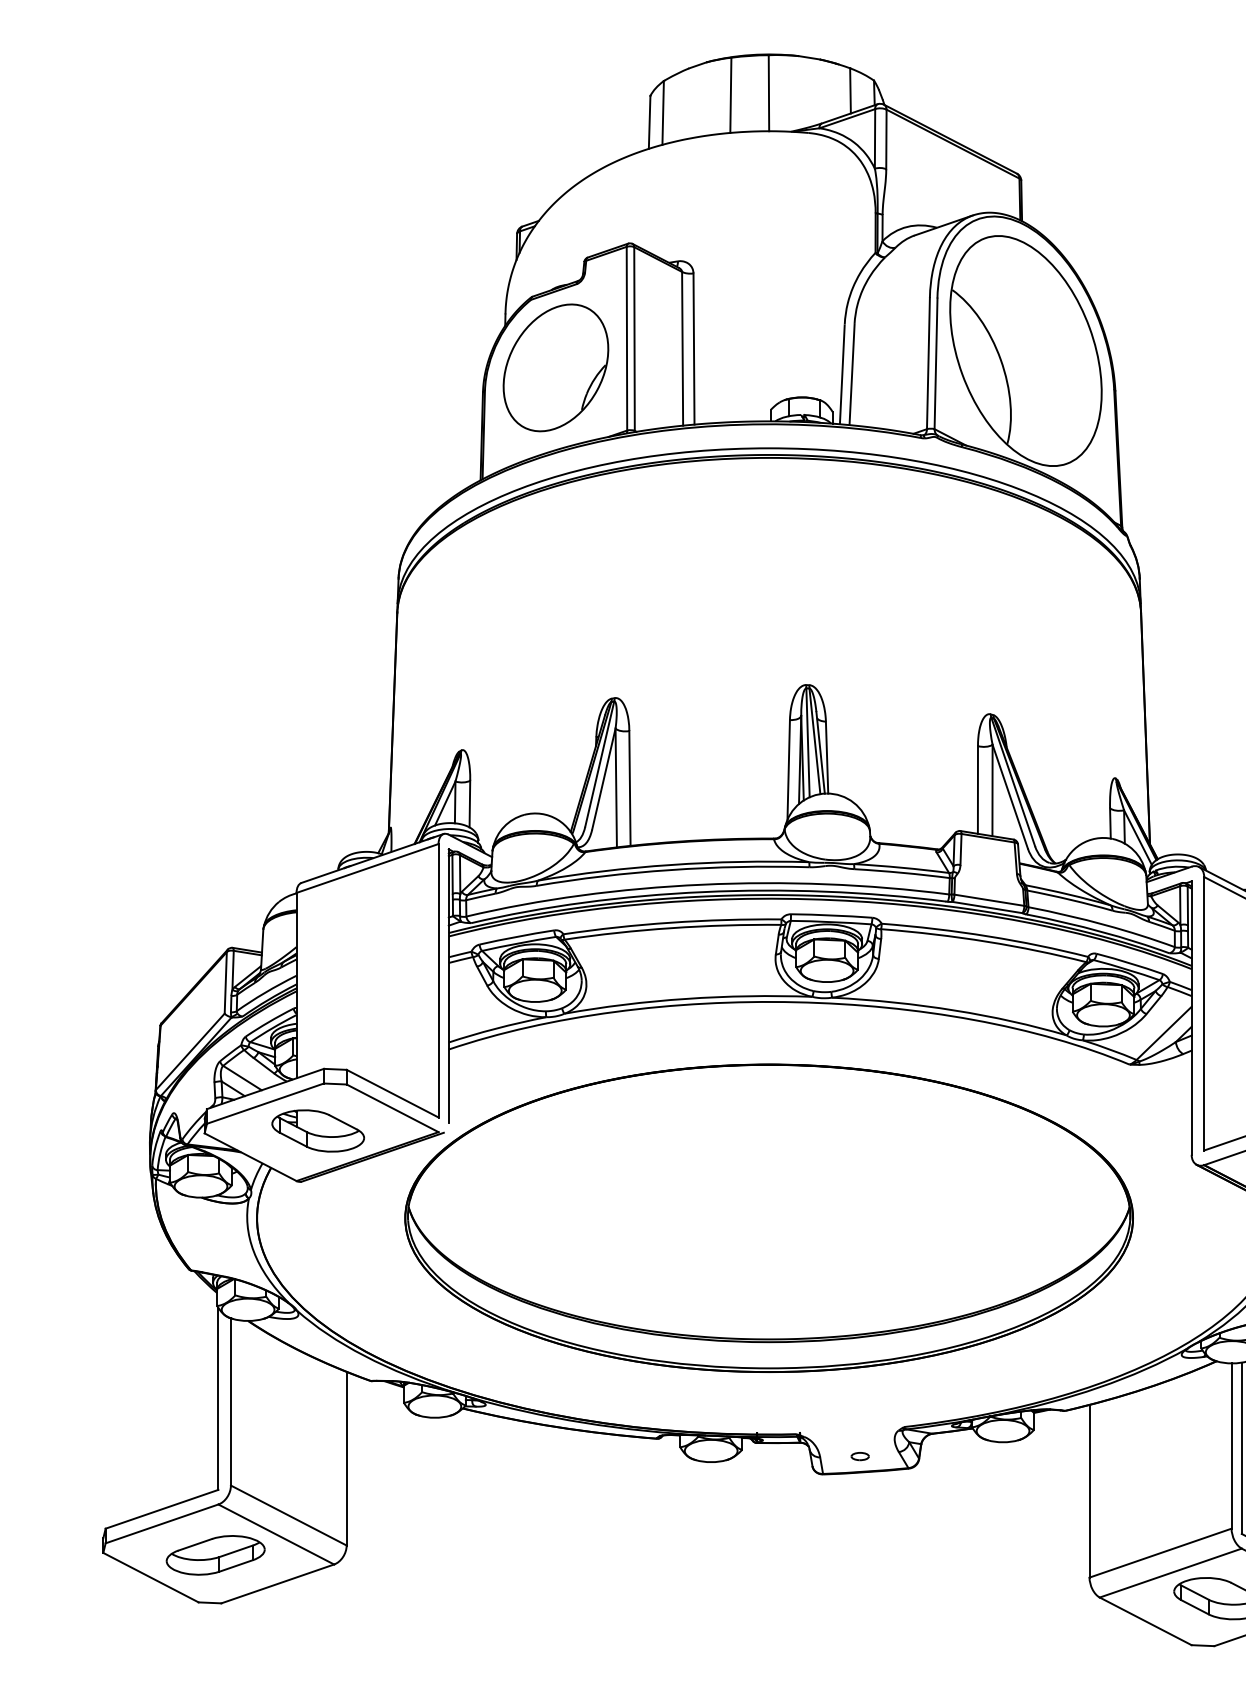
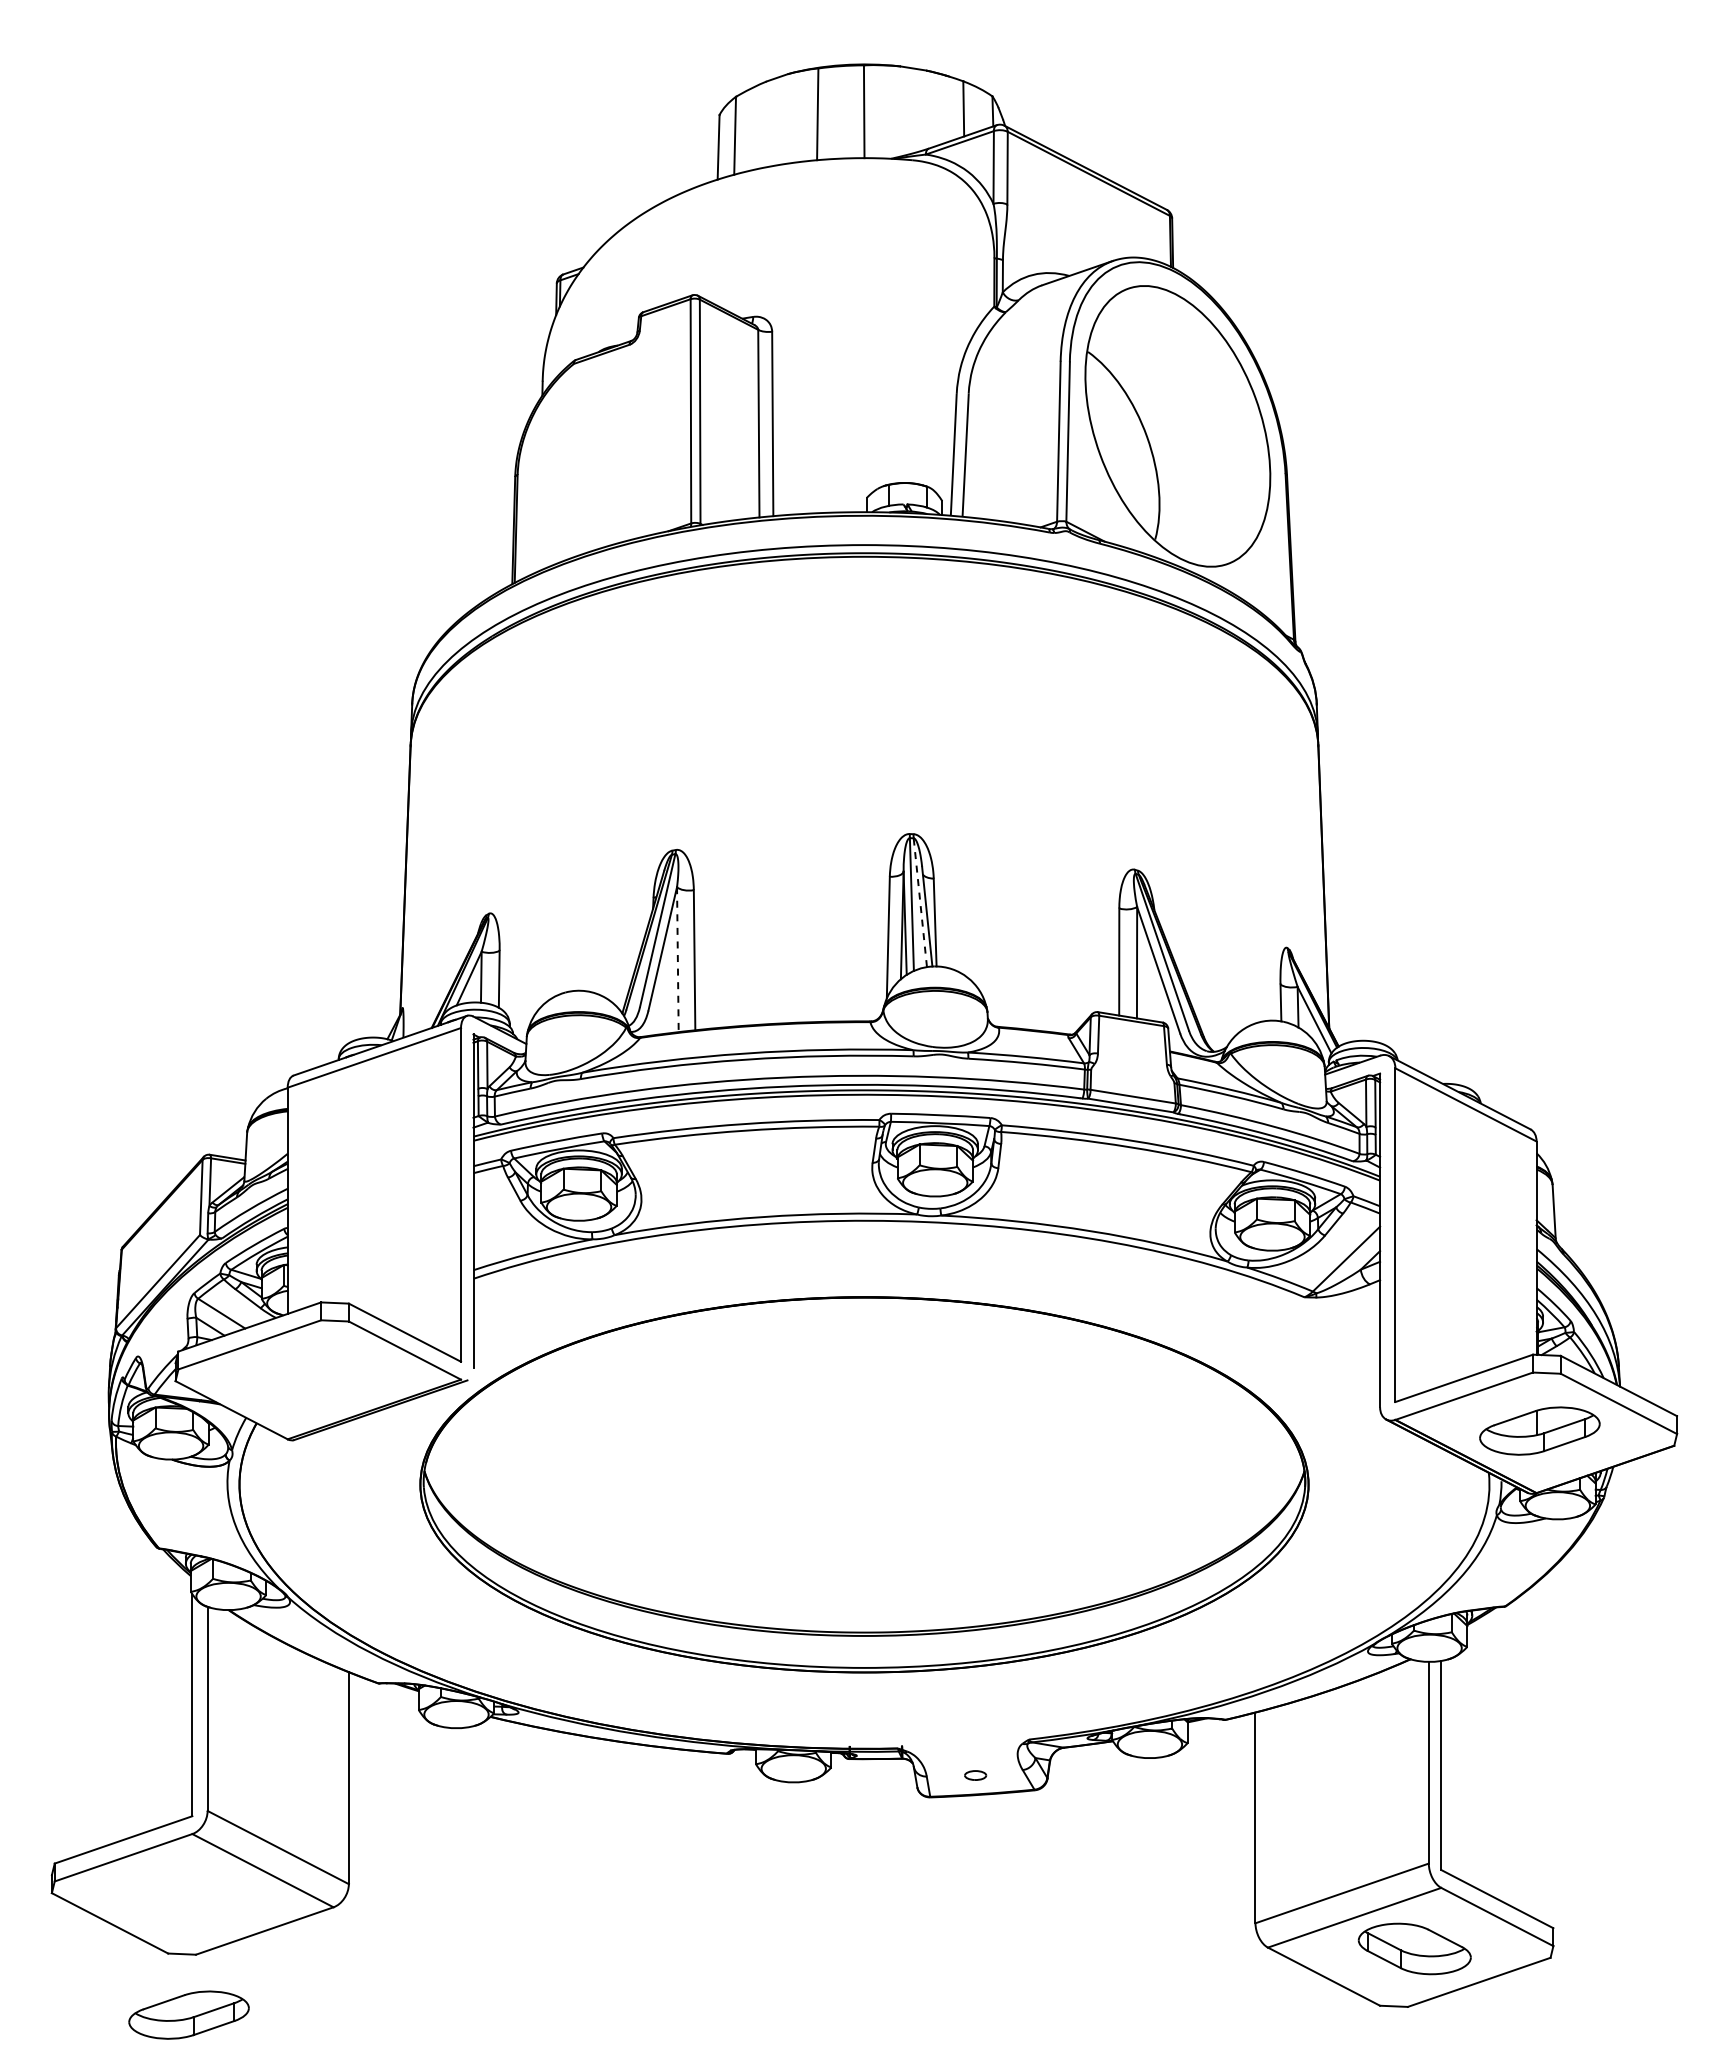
part: (556, 367) -> (604, 446), removed
line: (815, 741) -> (920, 902), solid -> dashed
line: (615, 788) -> (677, 960), solid -> dashed
part: (318, 1131) -> (314, 1378), removed
part: (215, 1554) -> (188, 2014), moved

